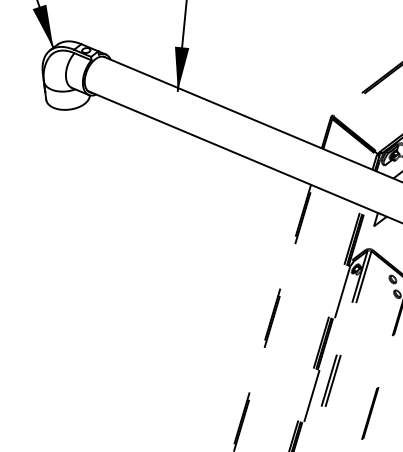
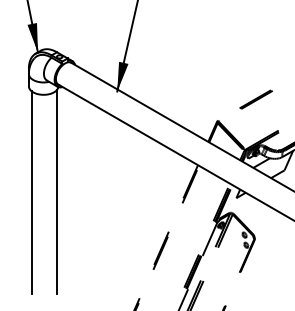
line: (108, 249) -> (57, 191), added
line: (69, 256) -> (31, 192), added

